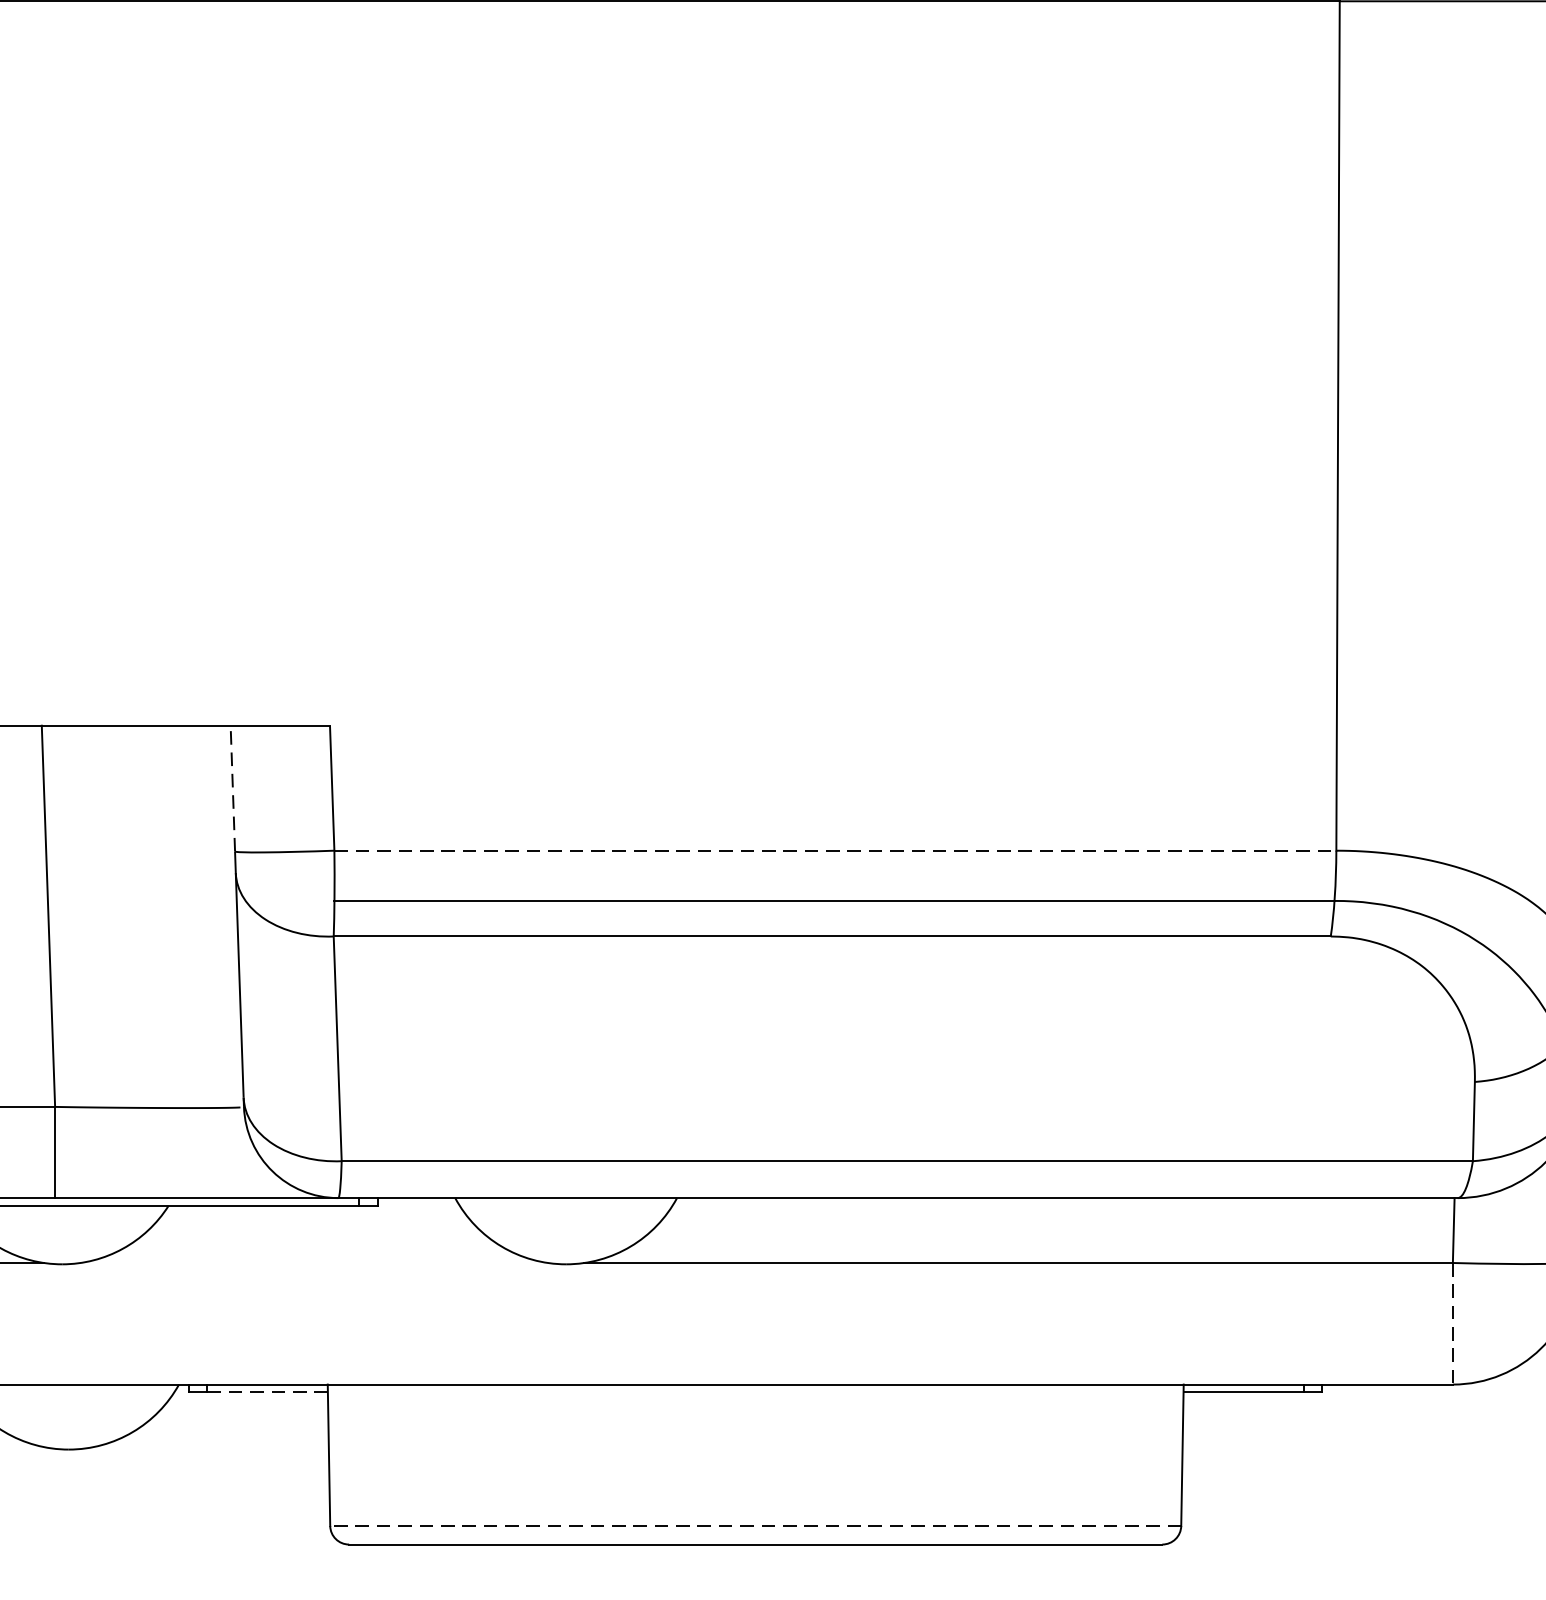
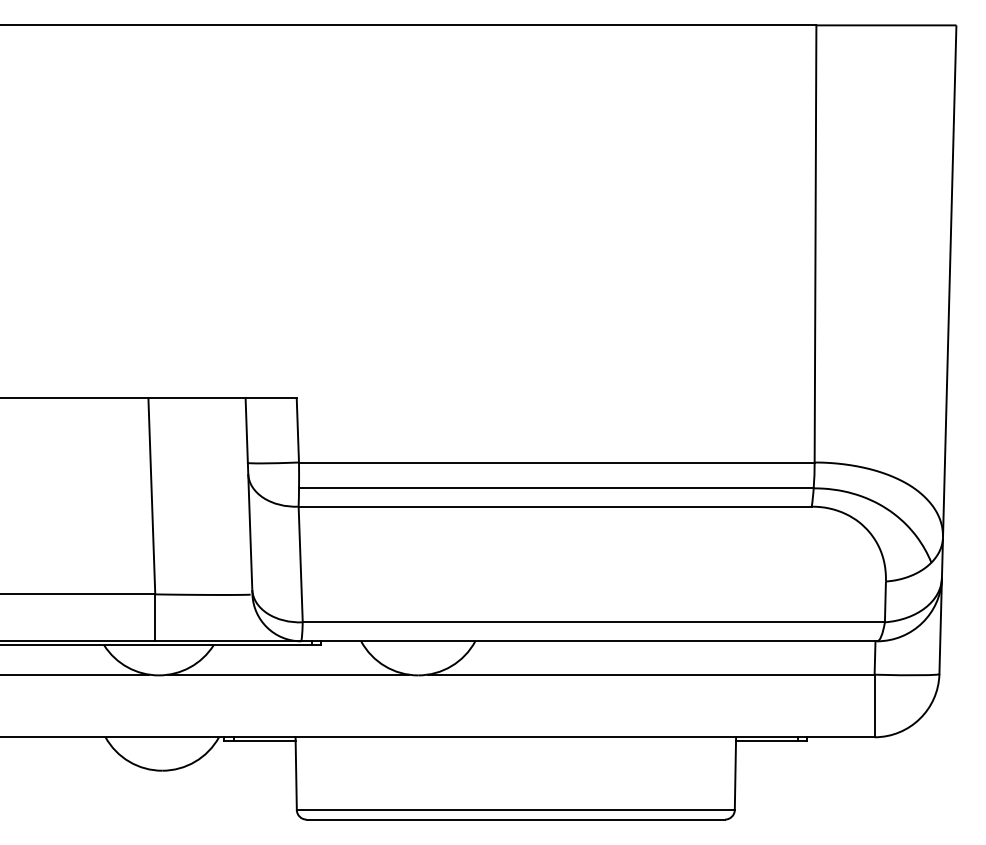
line: (232, 788) -> (246, 430), dashed -> solid
line: (834, 850) -> (556, 462), dashed -> solid
line: (314, 1262) -> (288, 674), added
line: (1452, 1324) -> (874, 706), dashed -> solid
line: (267, 1392) -> (264, 741), dashed -> solid
line: (755, 1526) -> (515, 810), dashed -> solid

